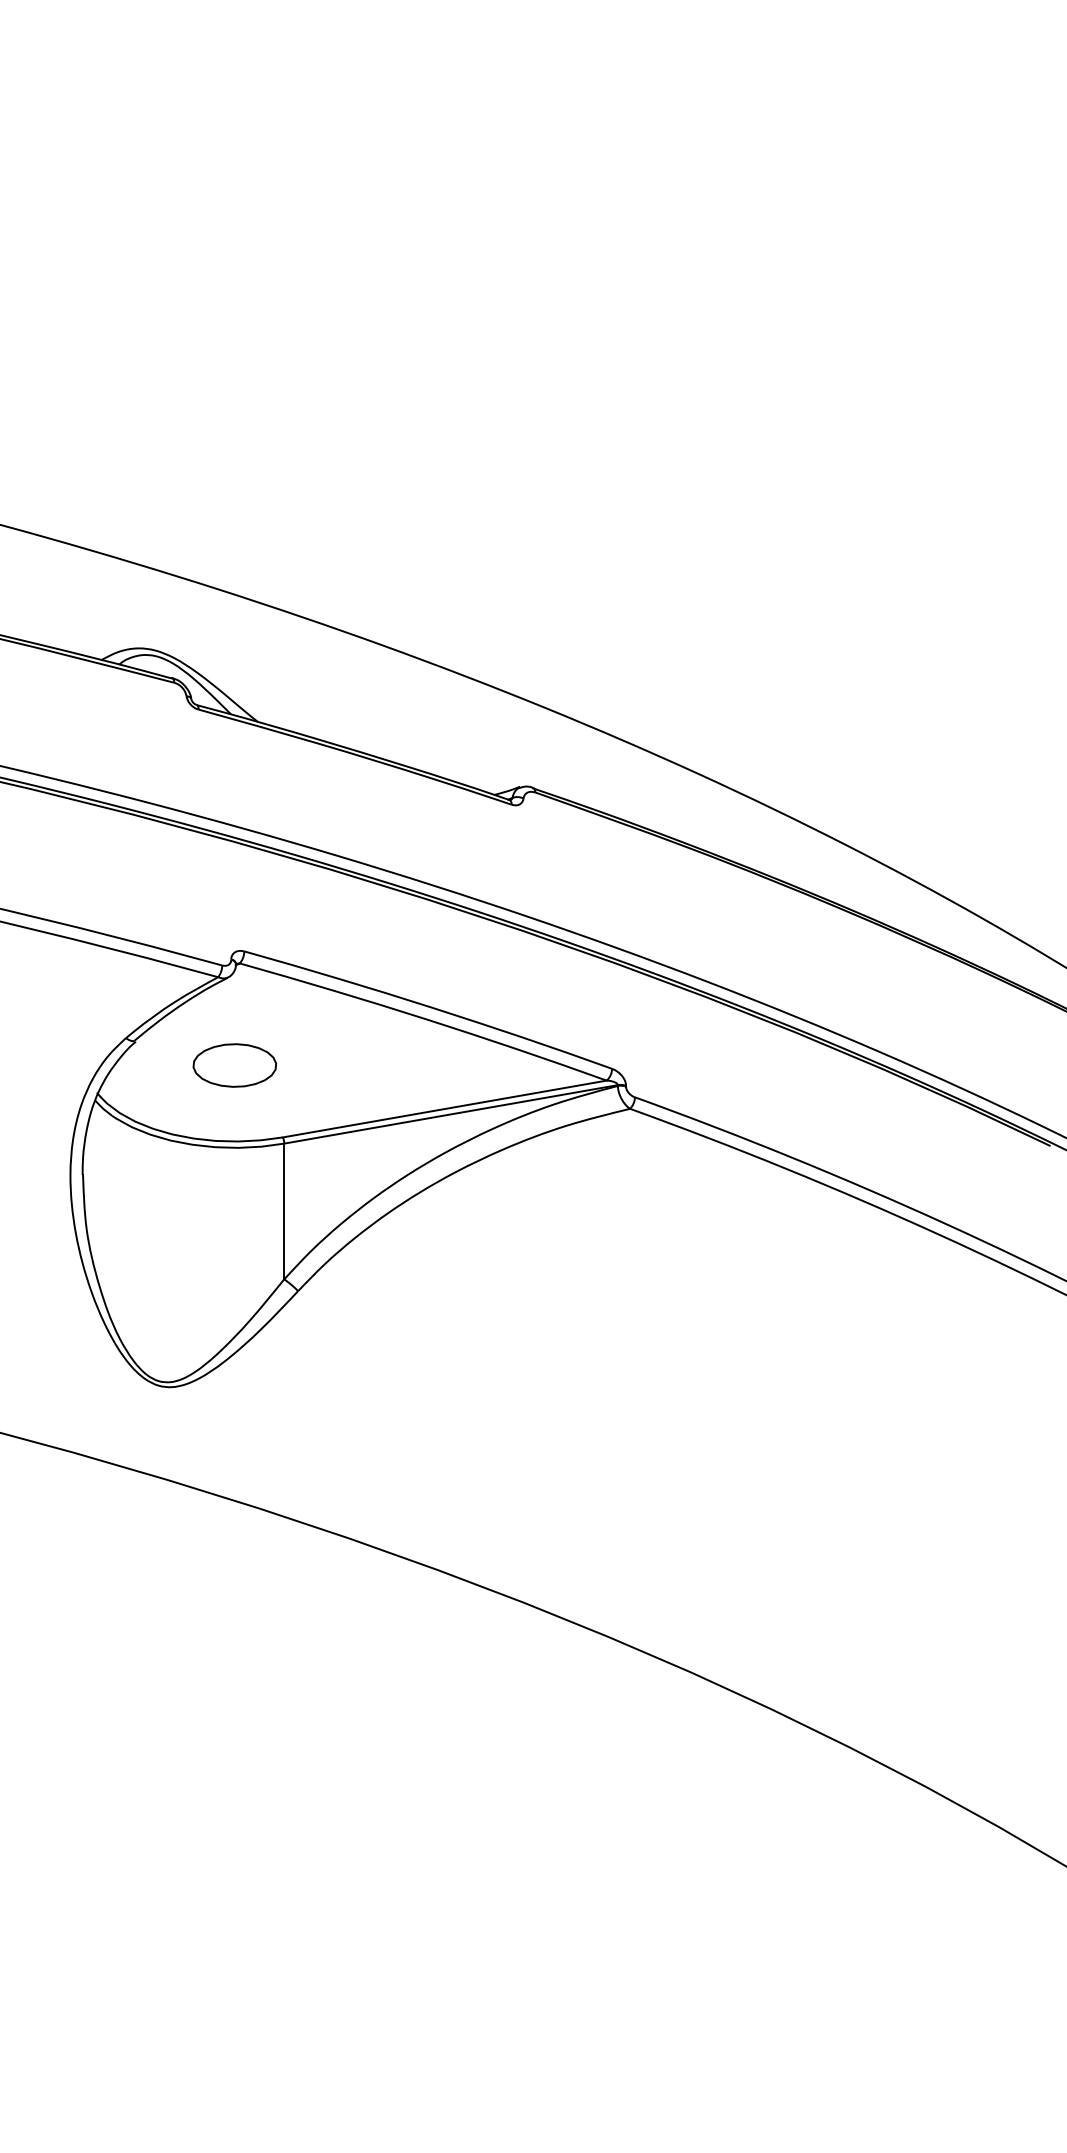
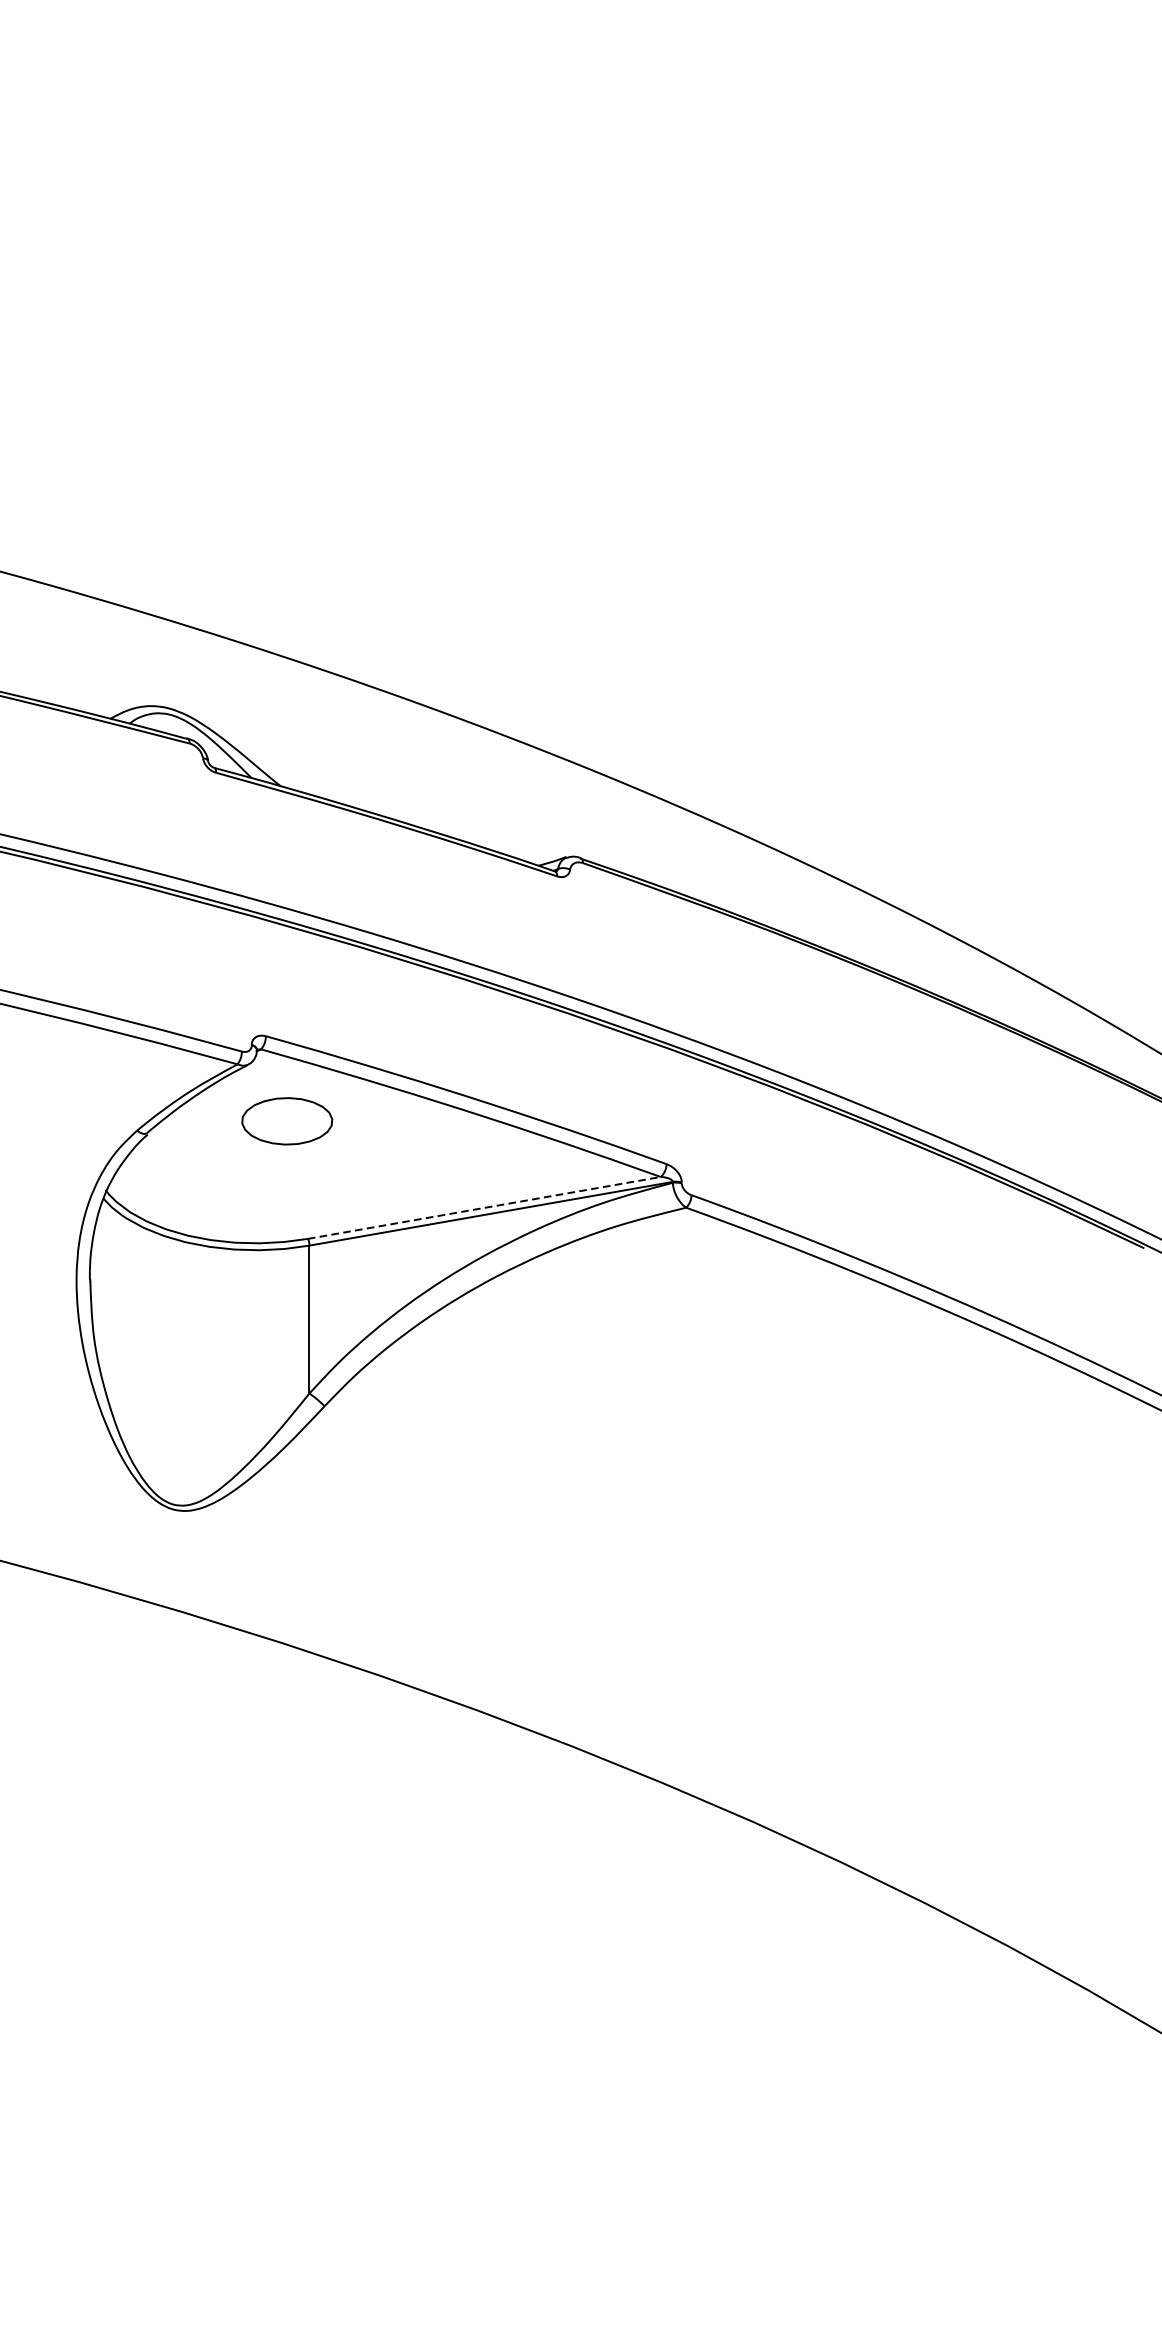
part: (234, 1065) -> (286, 1121), moved
line: (445, 1108) -> (485, 1207), solid -> dashed

